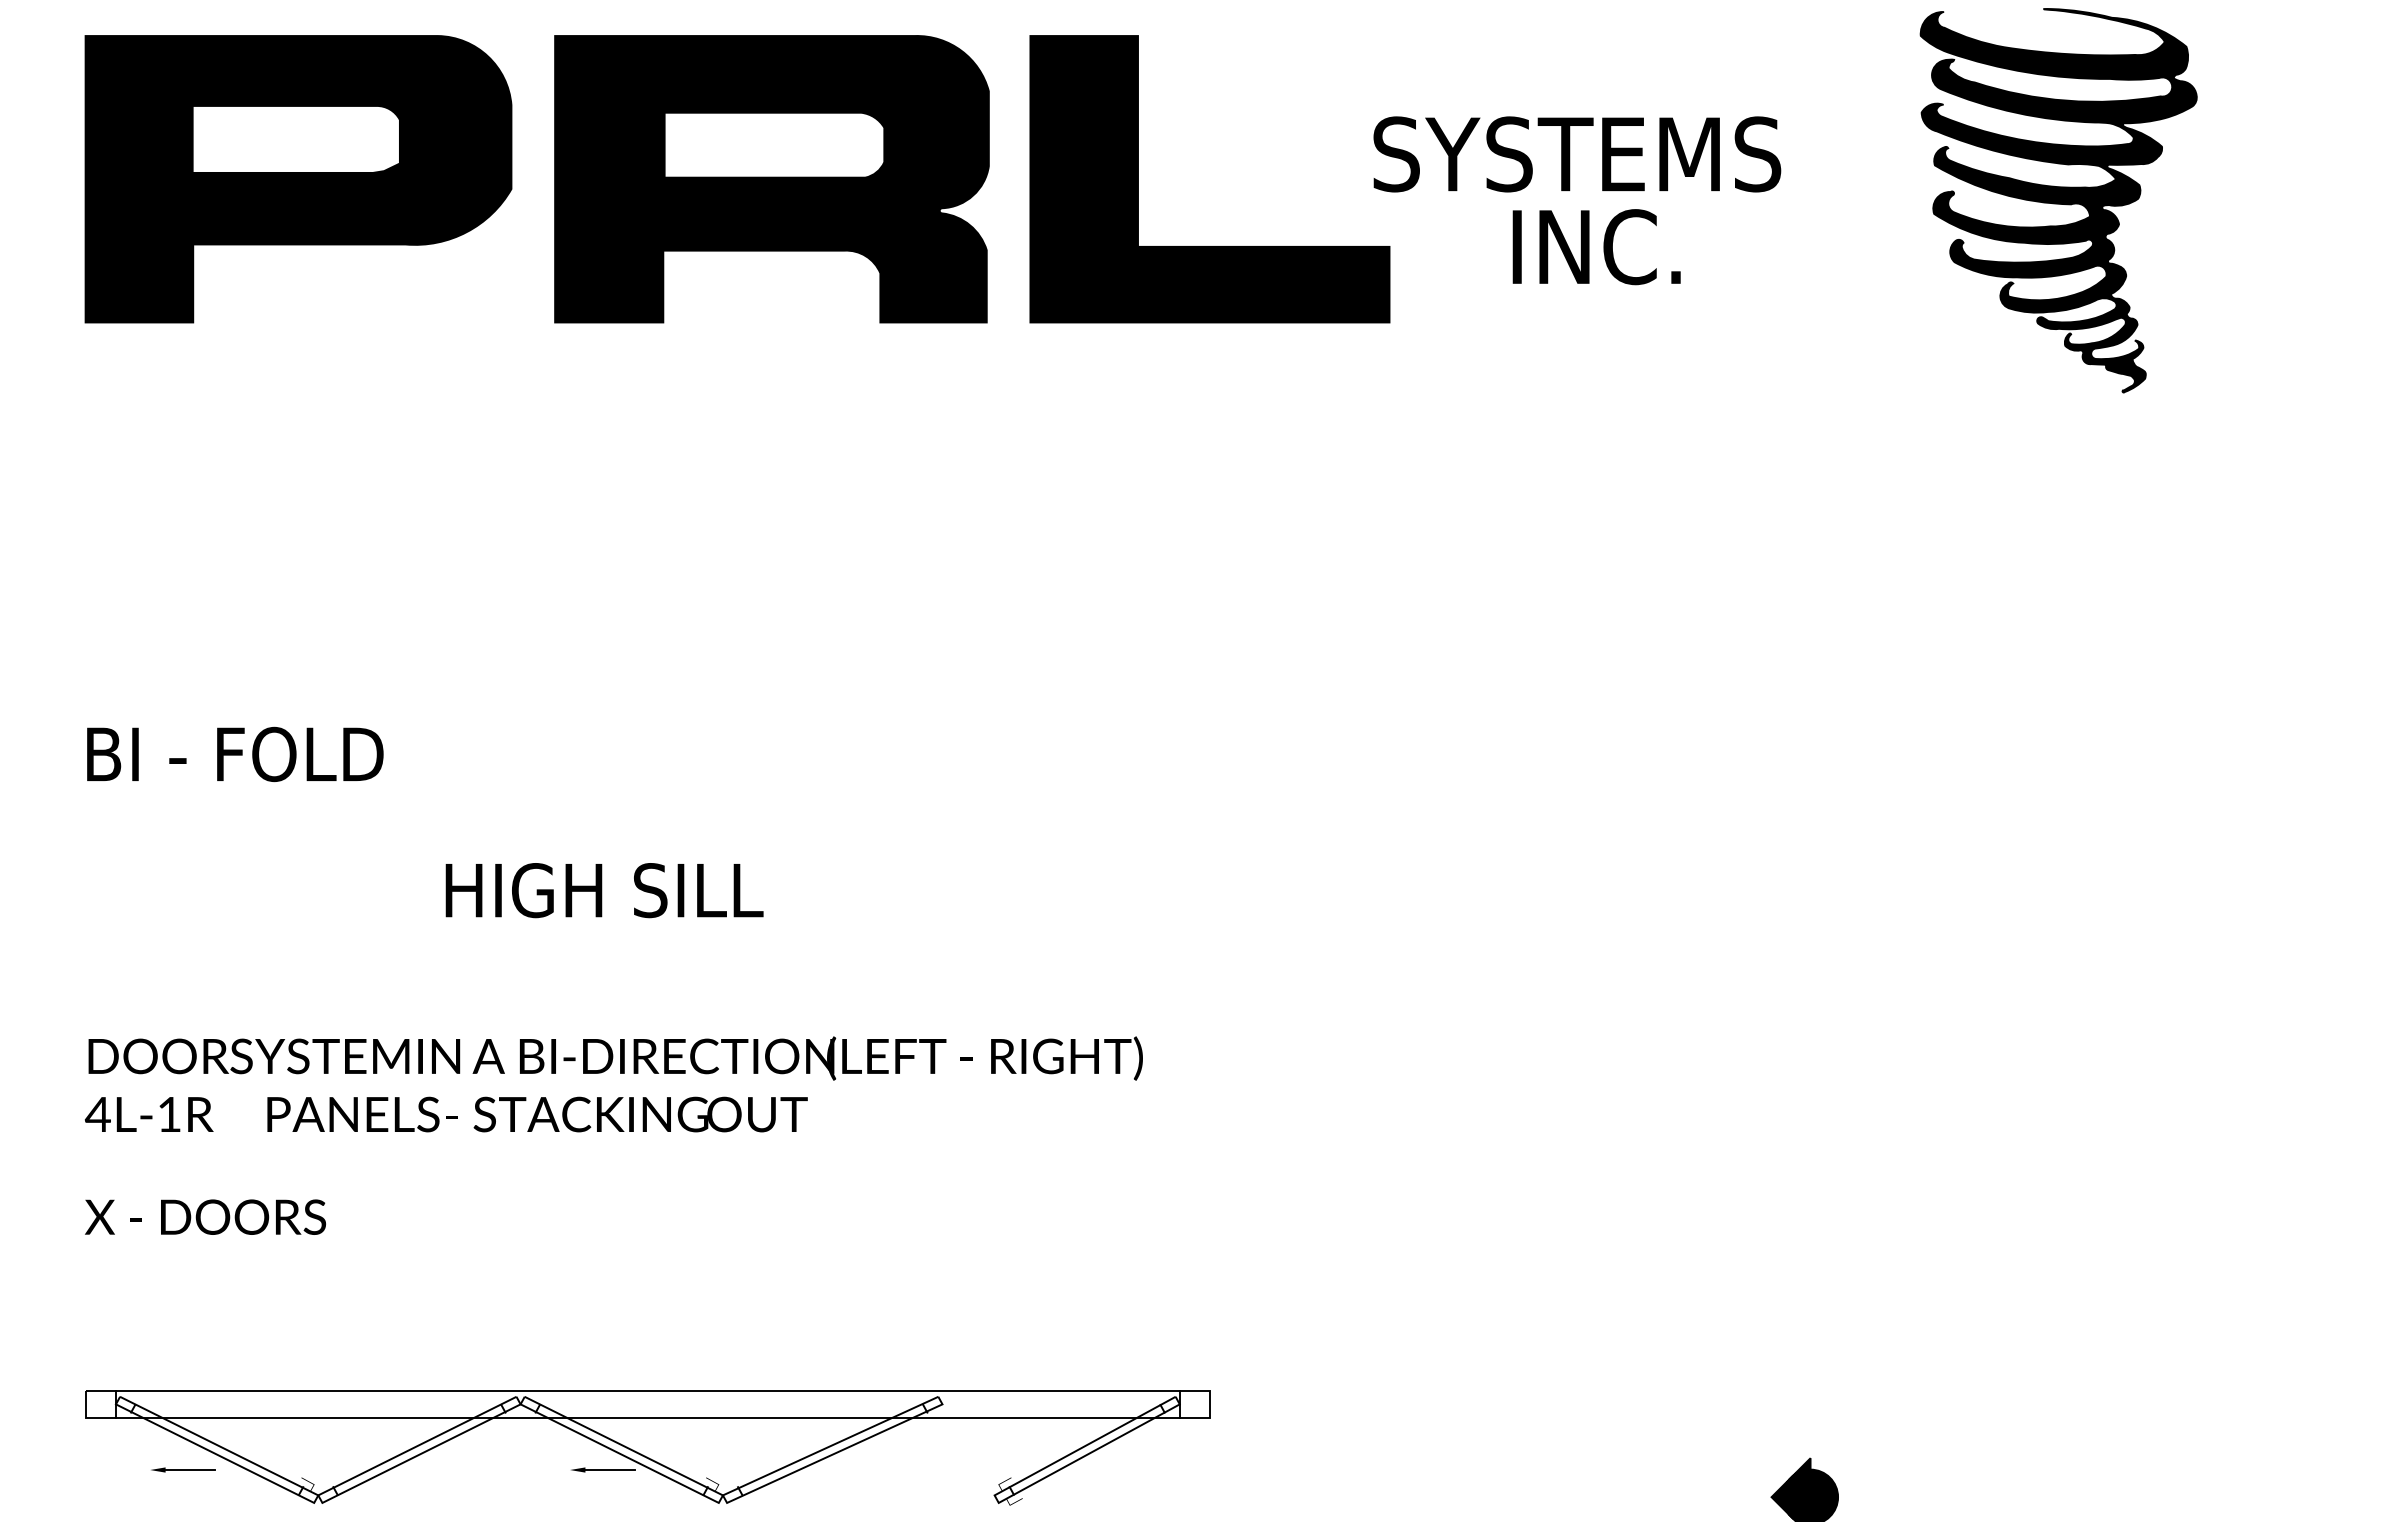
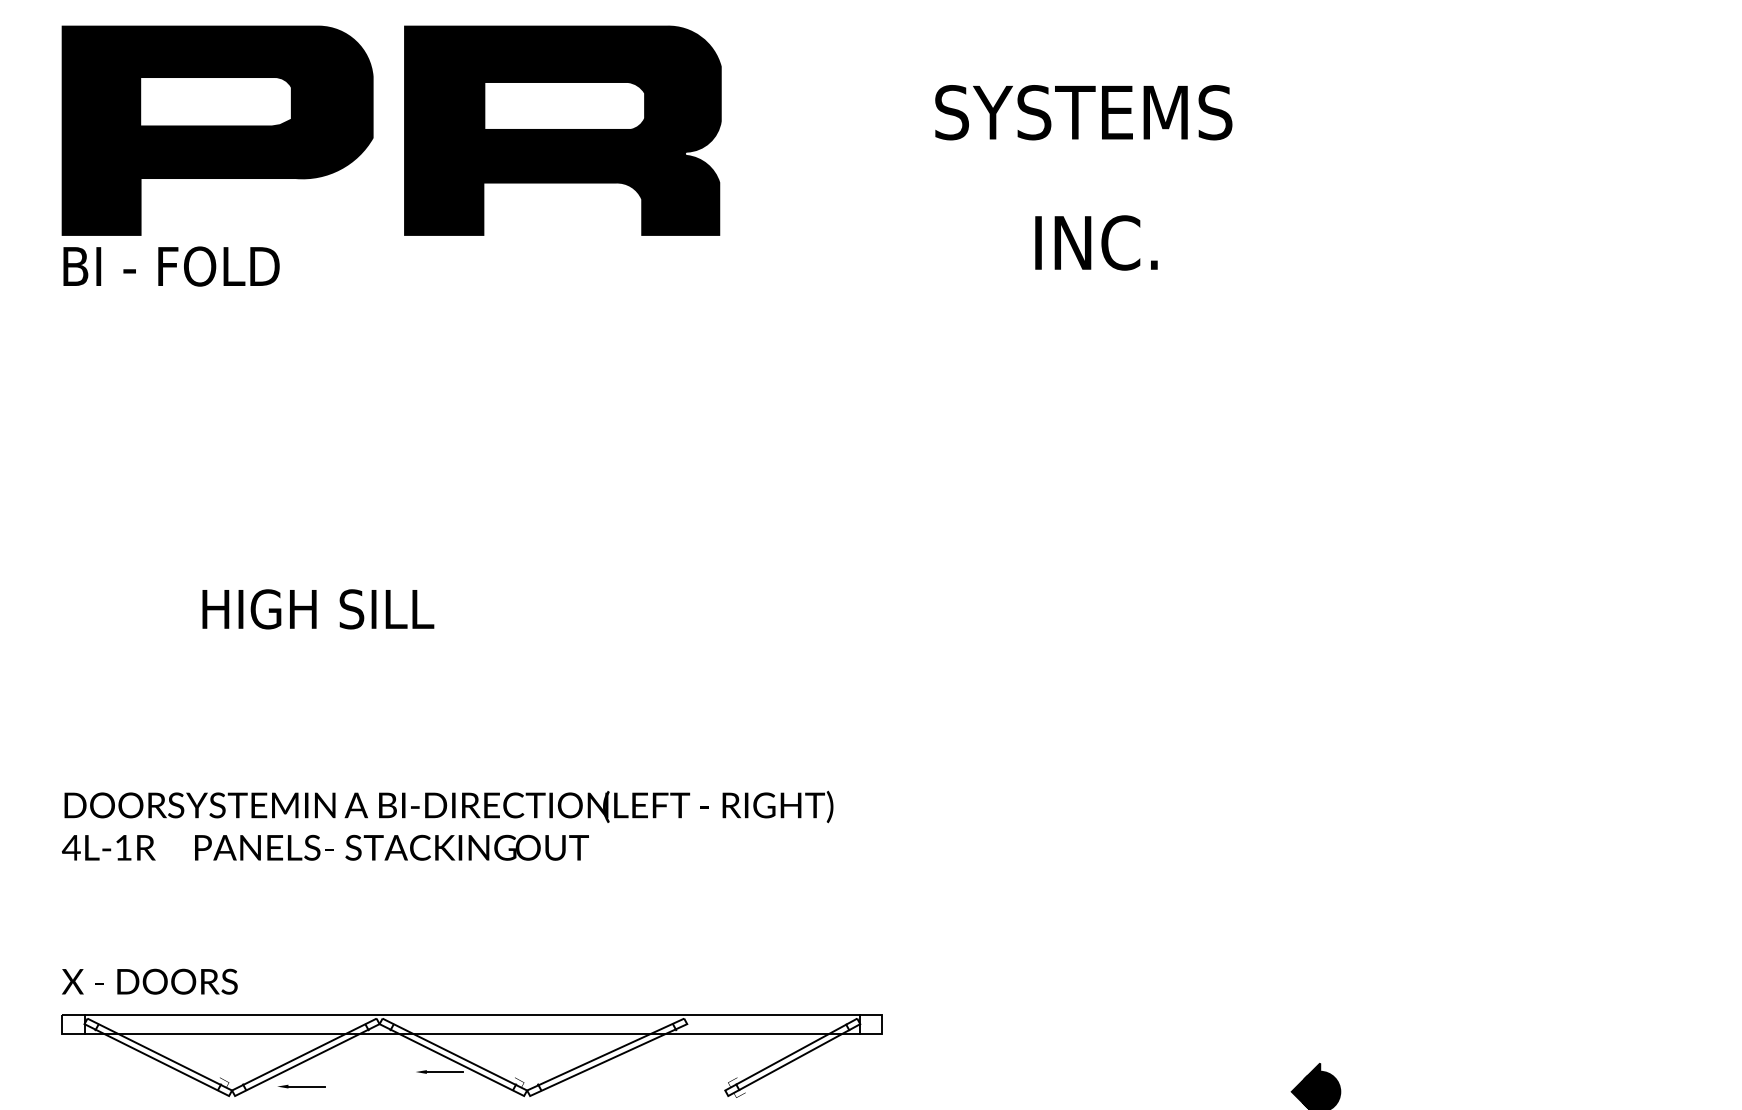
text: (1577, 154) -> (1083, 112), moved
fill: (1209, 179) -> (881, 130), removed
fill: (2058, 200) -> (1501, 146), removed
text: (1596, 247) -> (1096, 243), moved
text: (235, 754) -> (171, 266), moved
text: (604, 890) -> (318, 609), moved
text: (613, 1084) -> (447, 825), moved
text: (205, 1216) -> (149, 981), moved
part: (183, 1469) -> (301, 1086), moved

